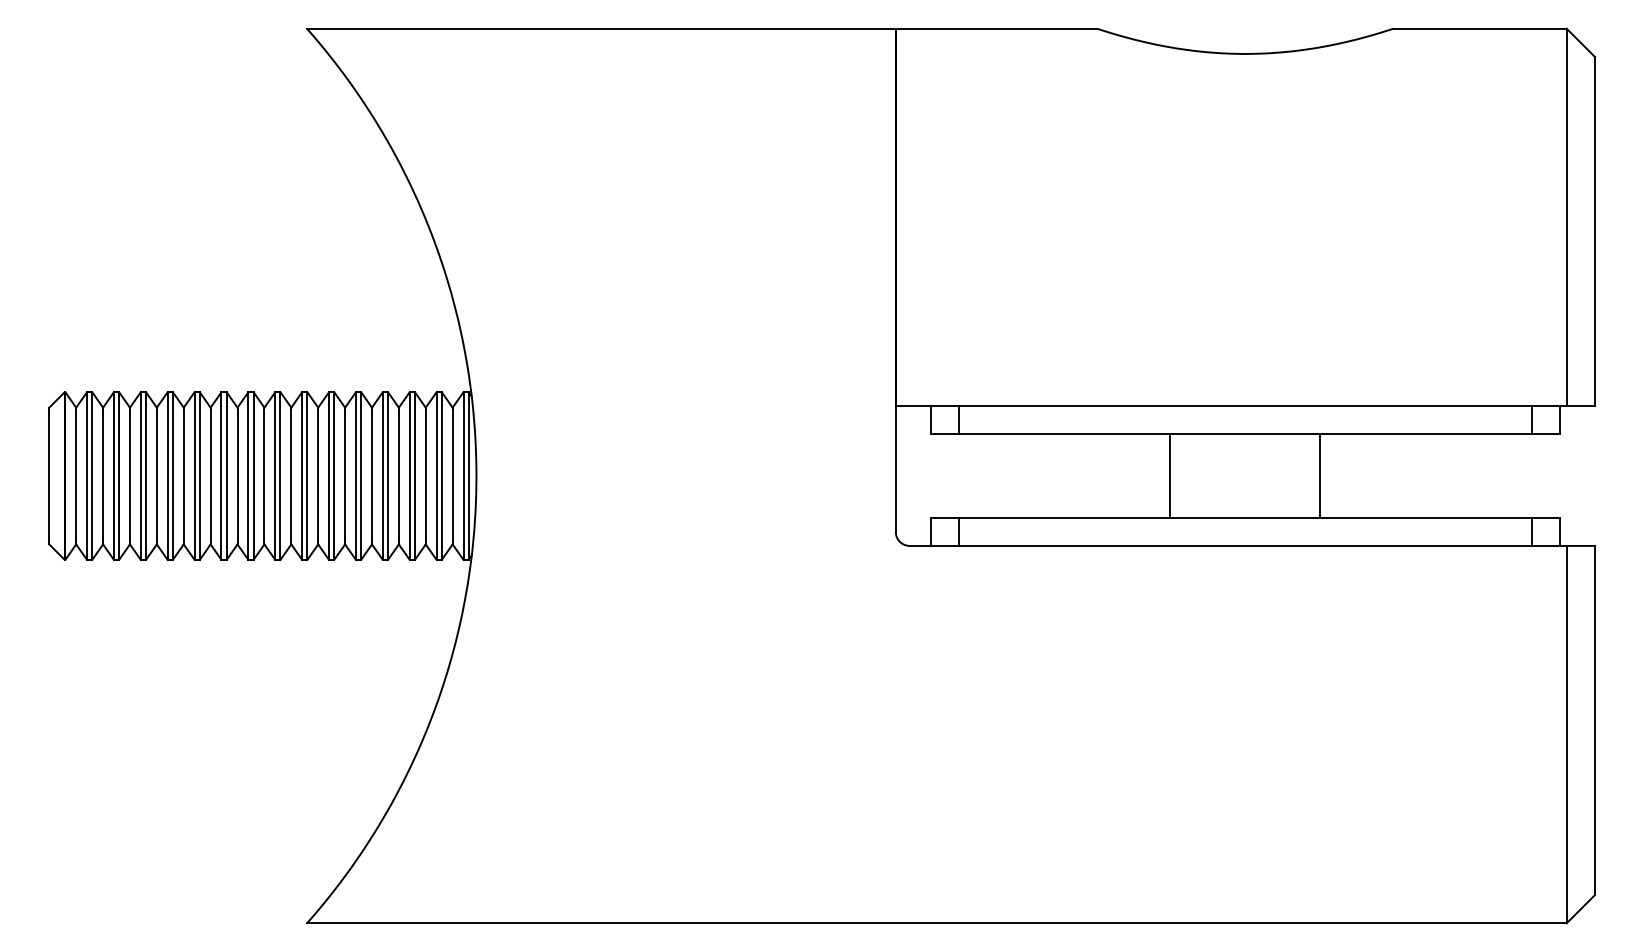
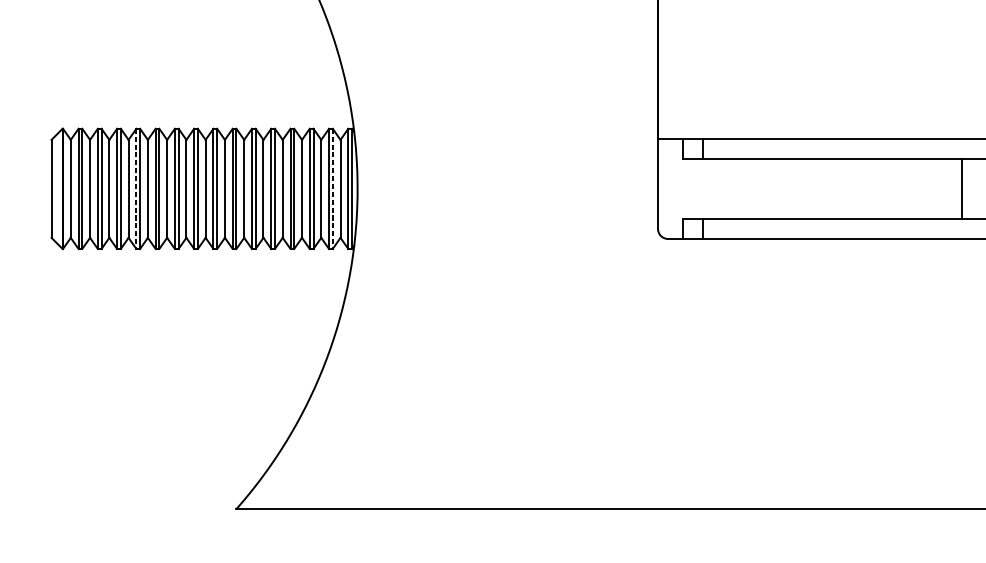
line: (1170, 475) -> (854, 188), removed
line: (167, 476) -> (136, 189), solid -> dashed
line: (441, 476) -> (332, 189), solid -> dashed

